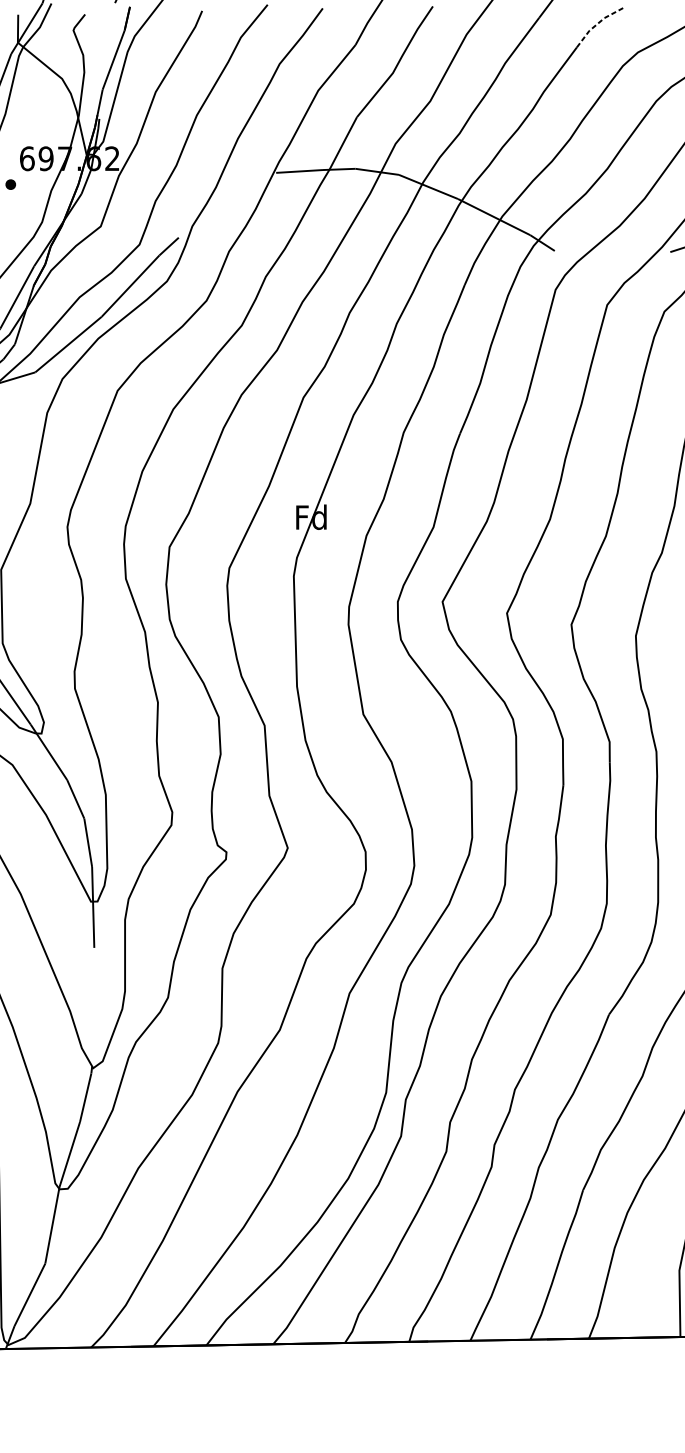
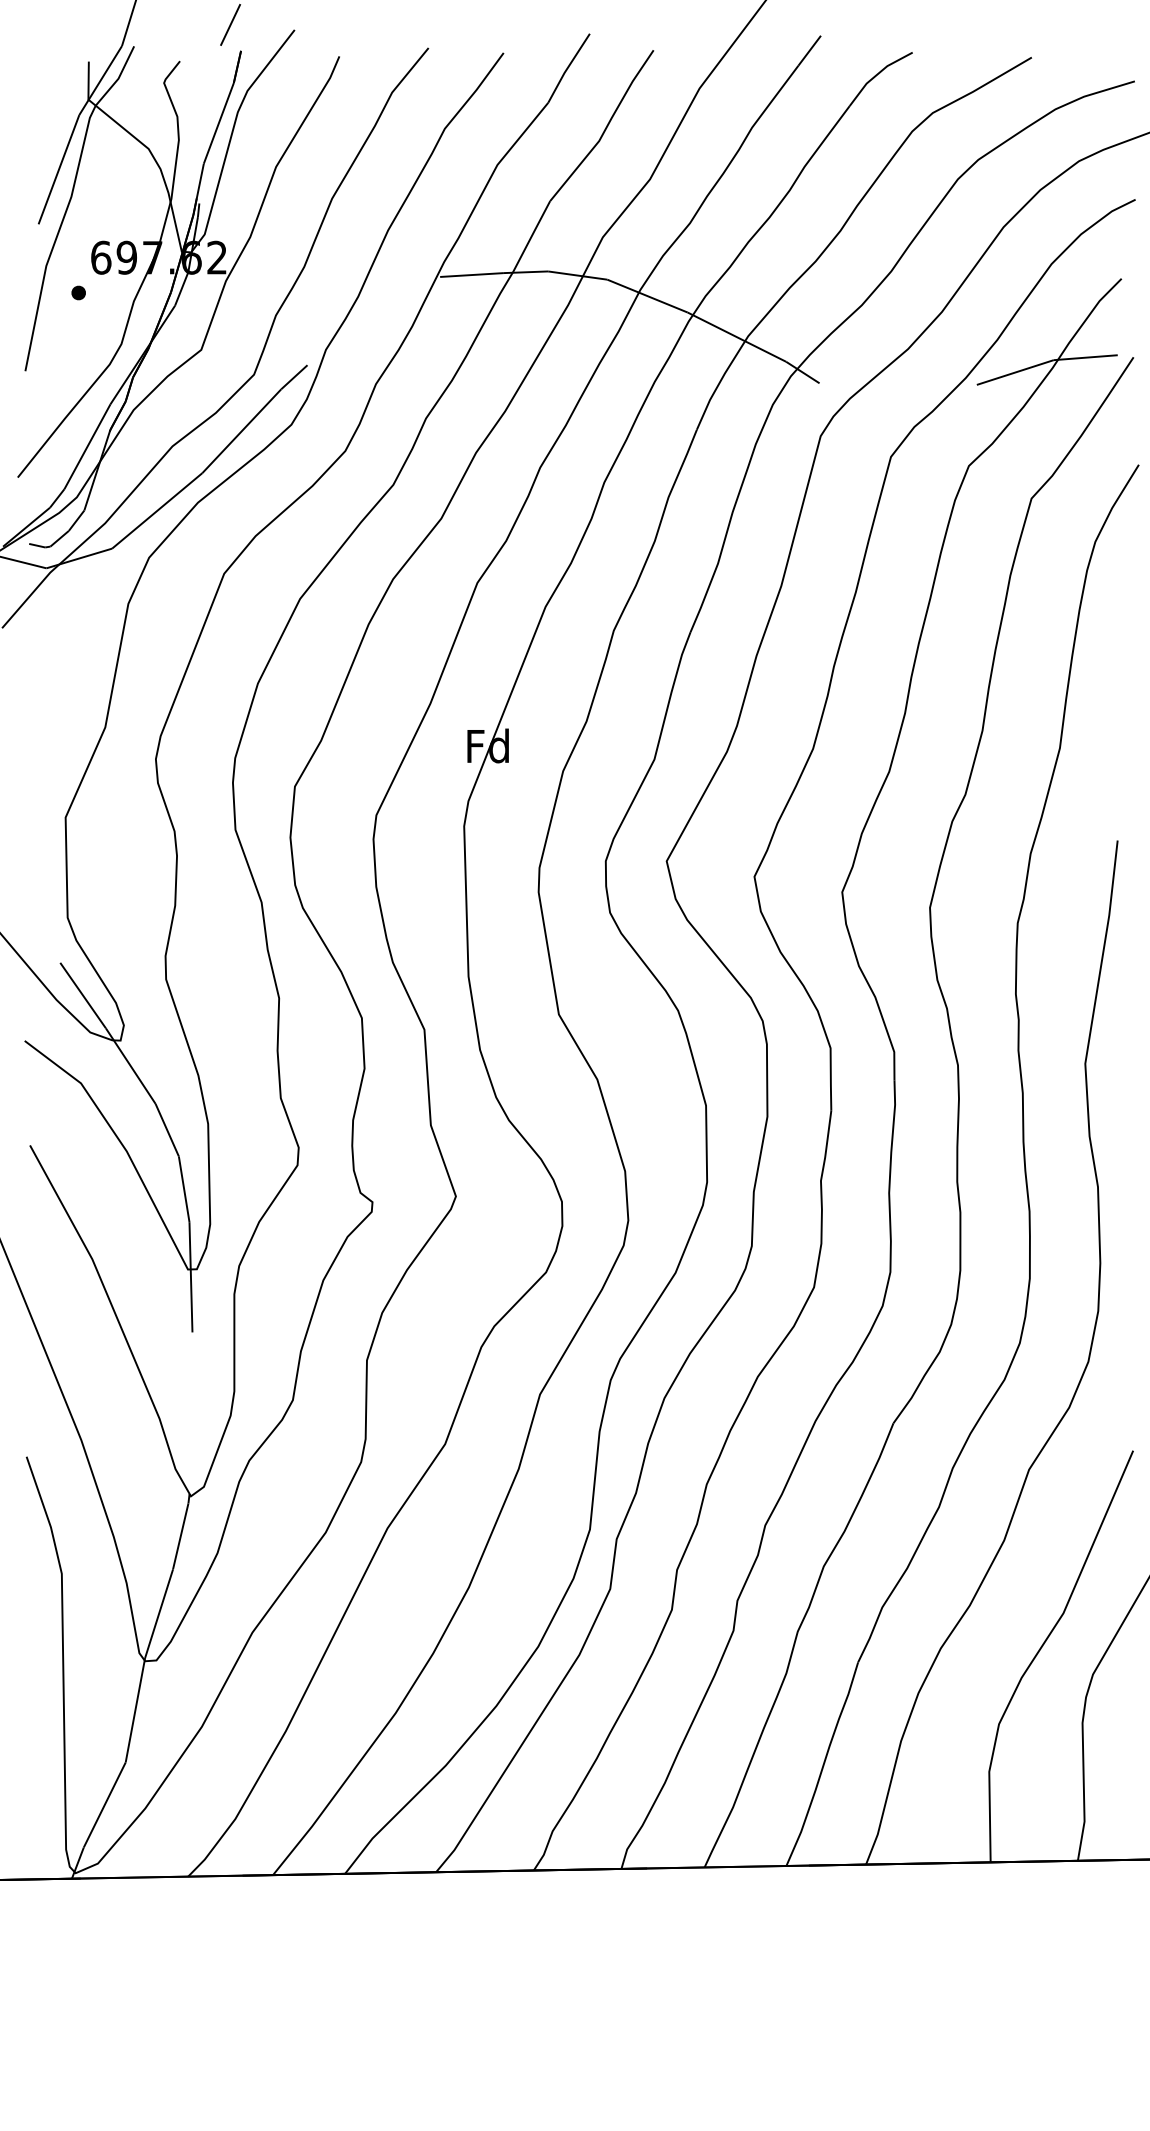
line: (597, 24) -> (877, 74), dashed -> solid

